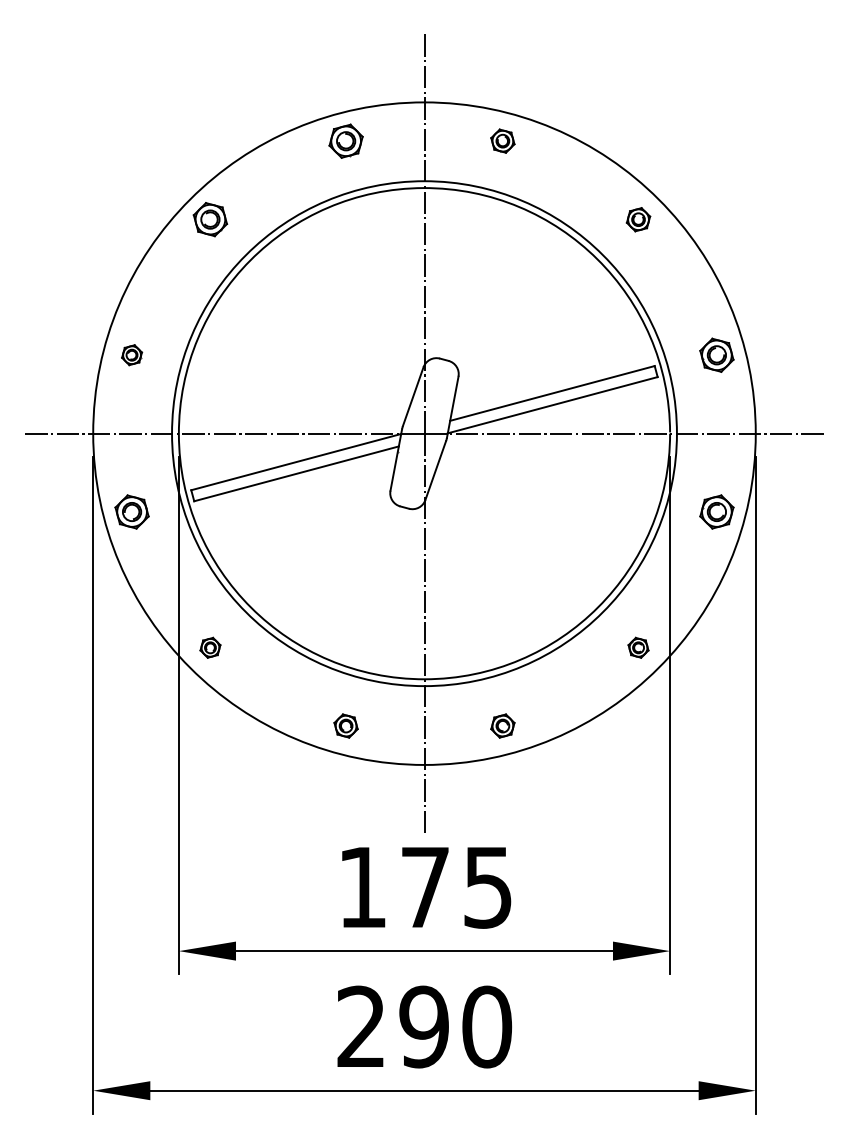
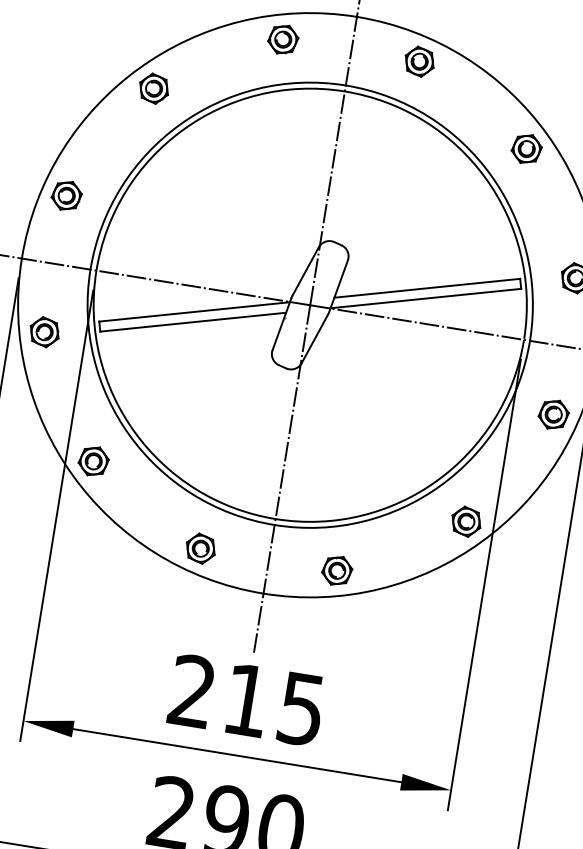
part: (502, 140) -> (419, 61), size x1.43
part: (638, 219) -> (526, 149), size x1.43
part: (131, 354) -> (66, 195), size x1.67
part: (210, 647) -> (93, 461), size x1.67
part: (638, 647) -> (466, 521), size x1.67
part: (345, 725) -> (200, 548), size x1.43
part: (502, 725) -> (337, 570), size x1.43
text: (393, 886) -> (219, 695), 175 -> 215

